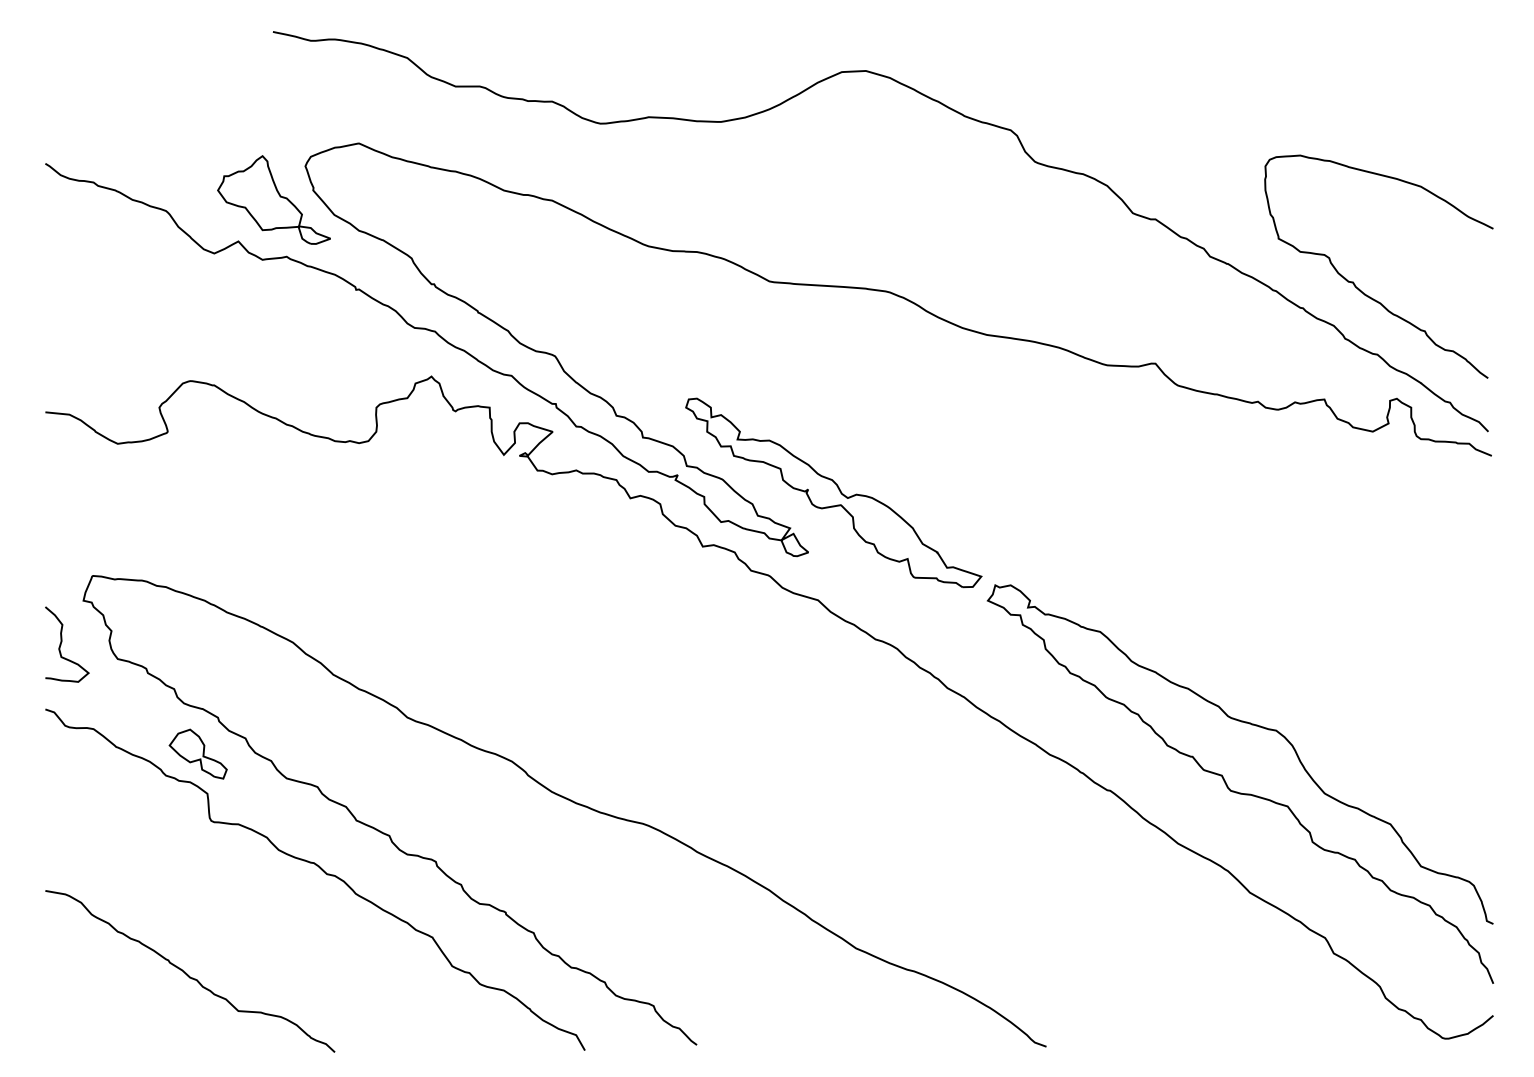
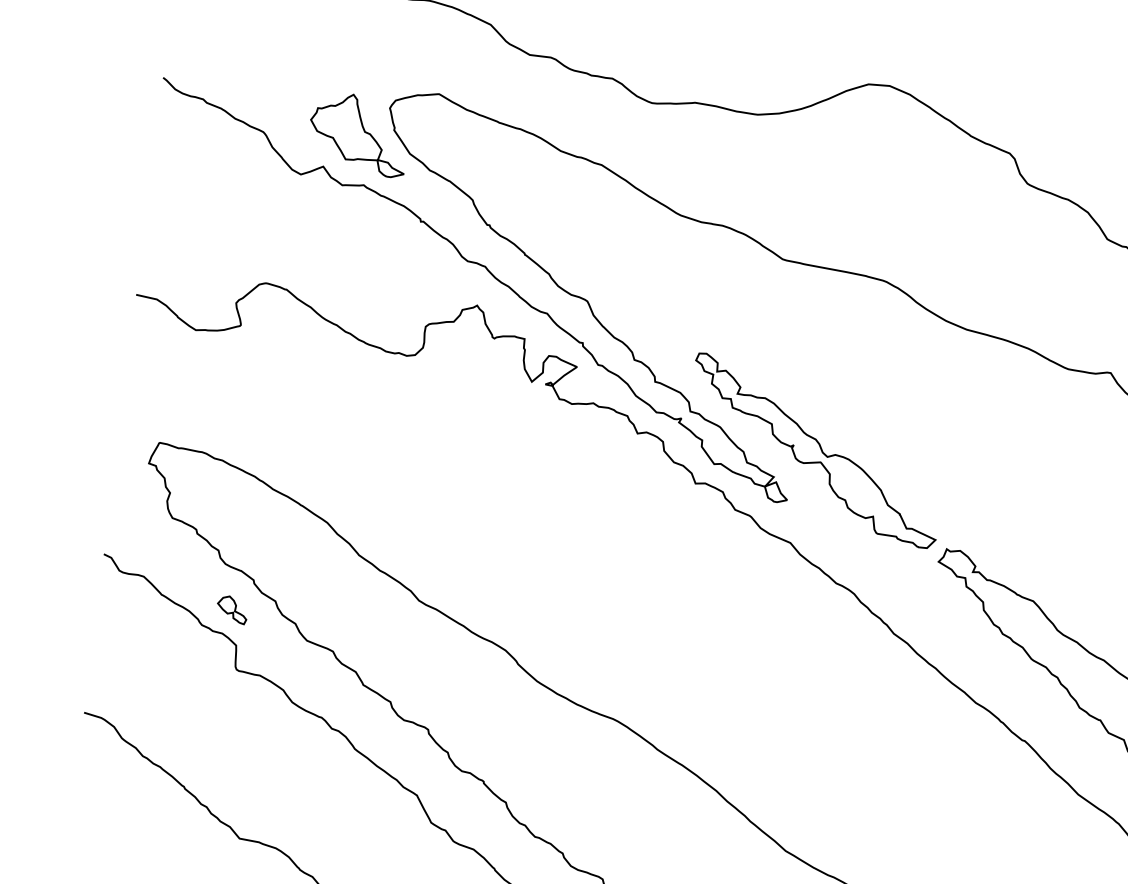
curve: (62, 642) -> (126, 497), removed
part: (197, 753) -> (231, 609), size x0.6

